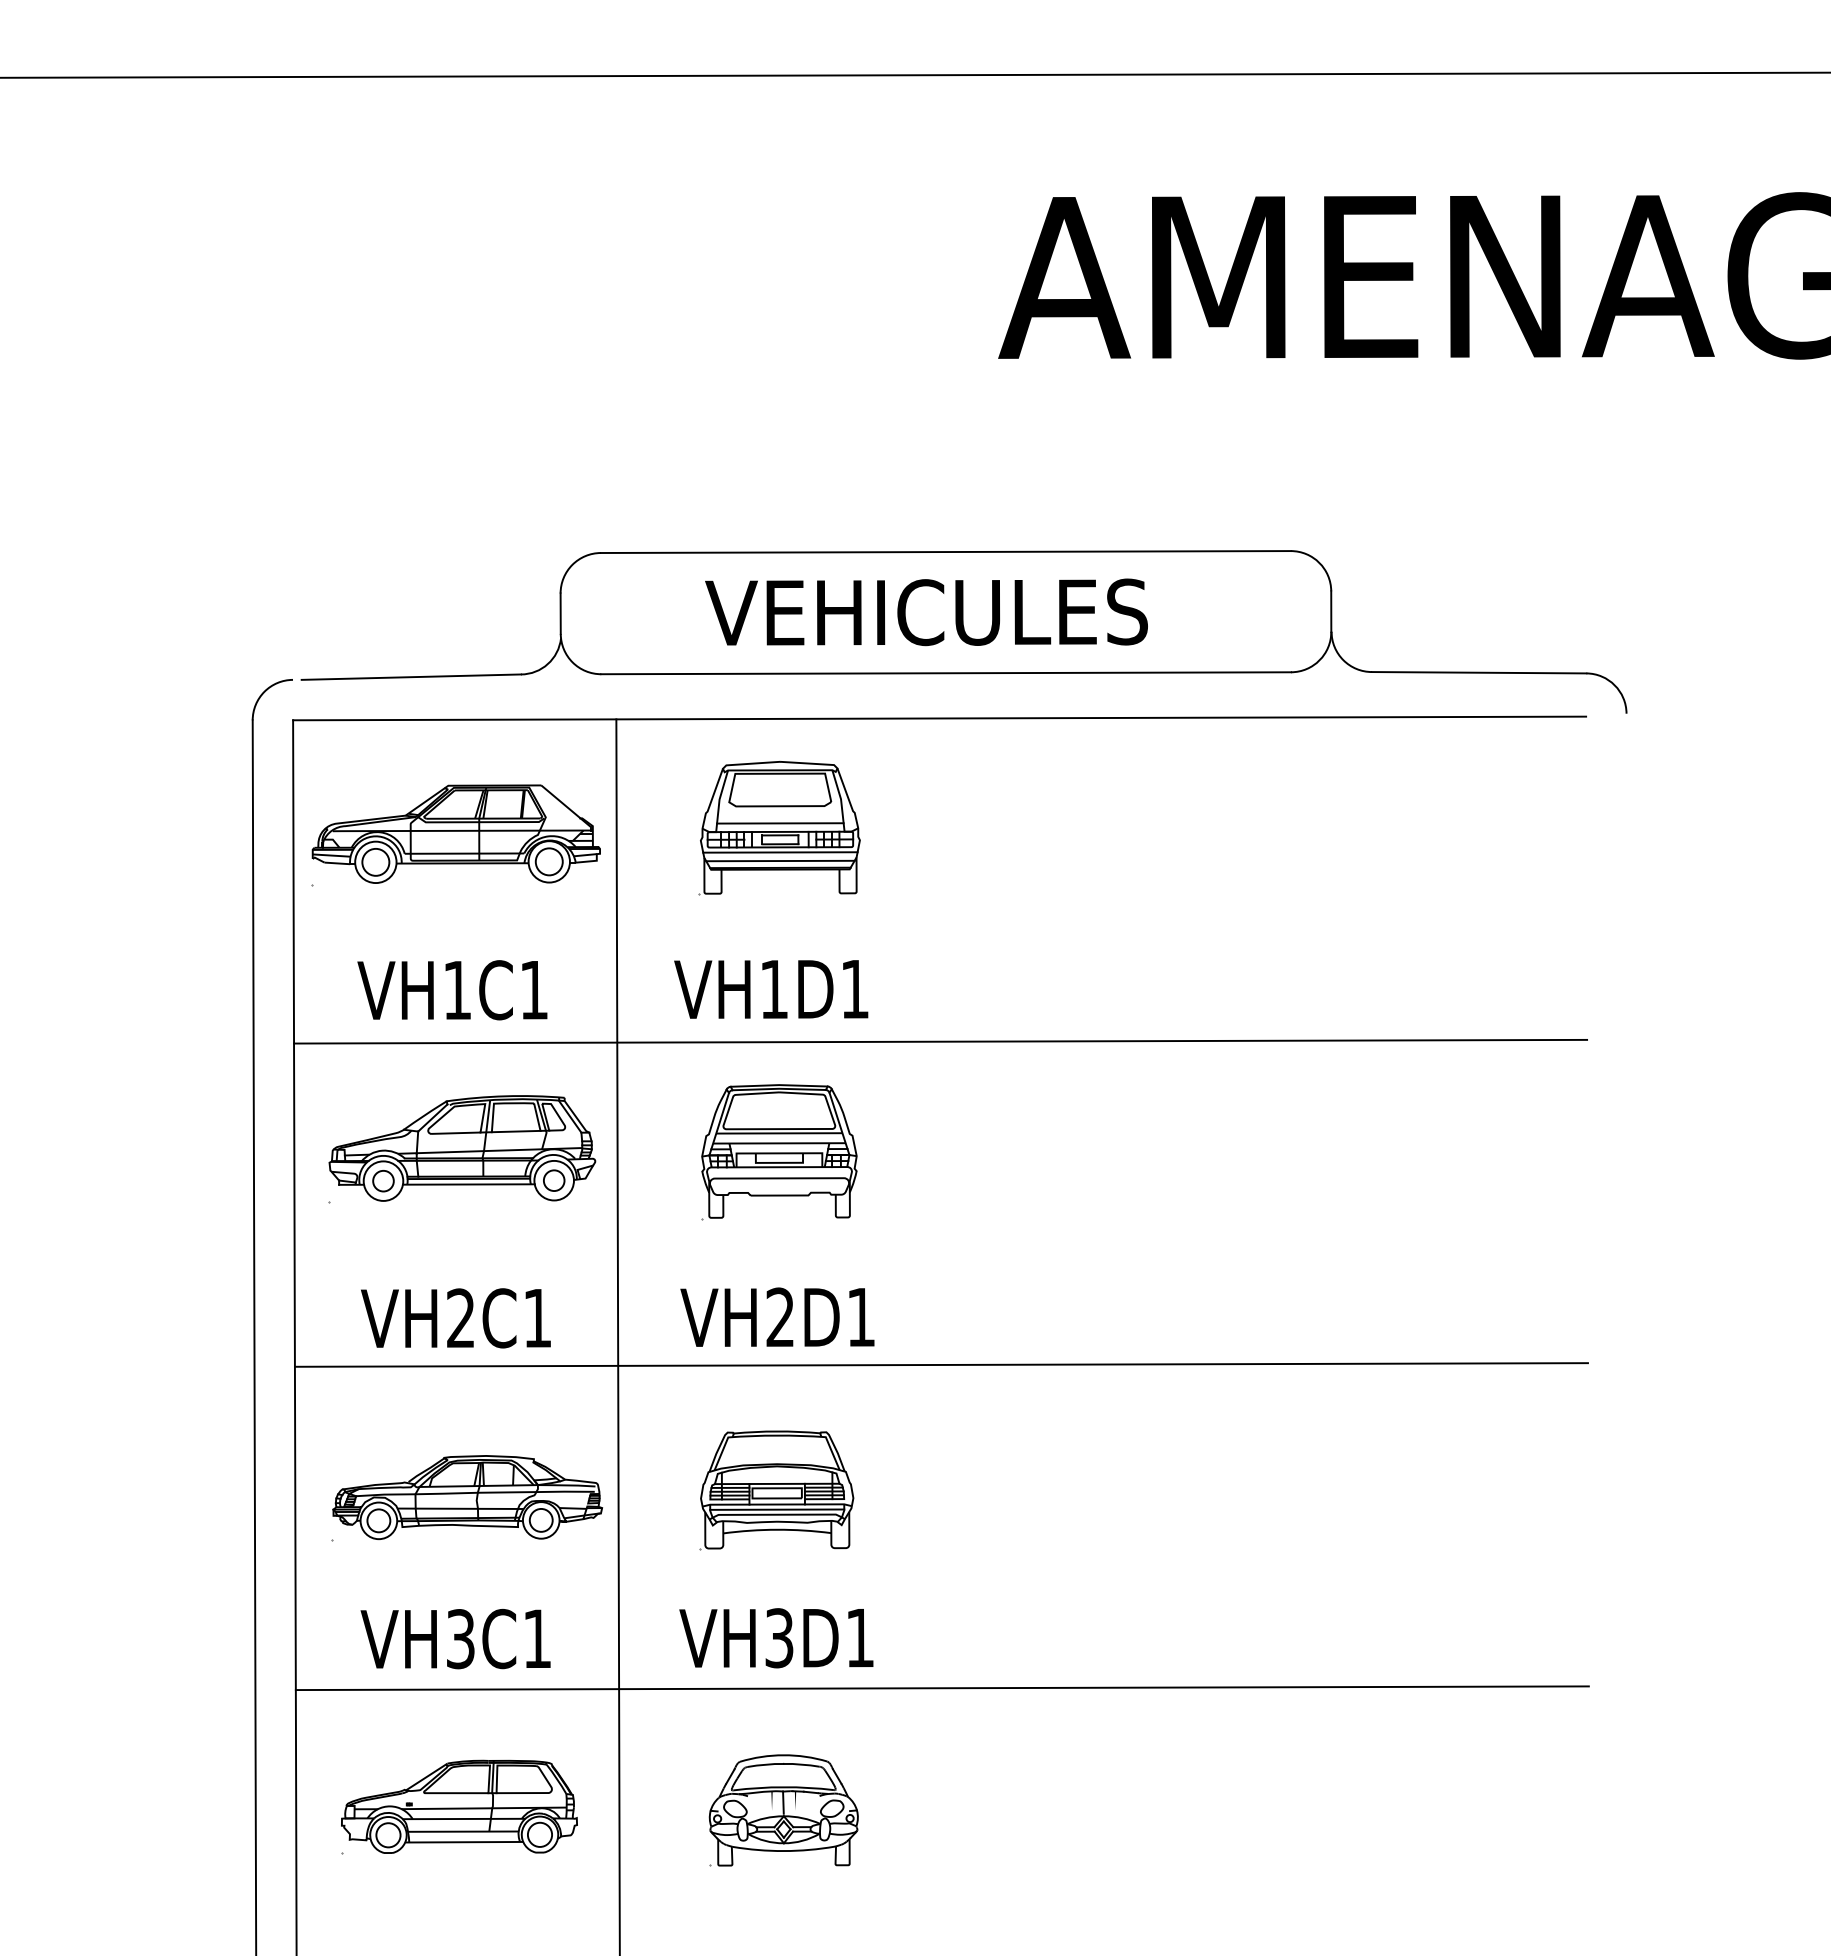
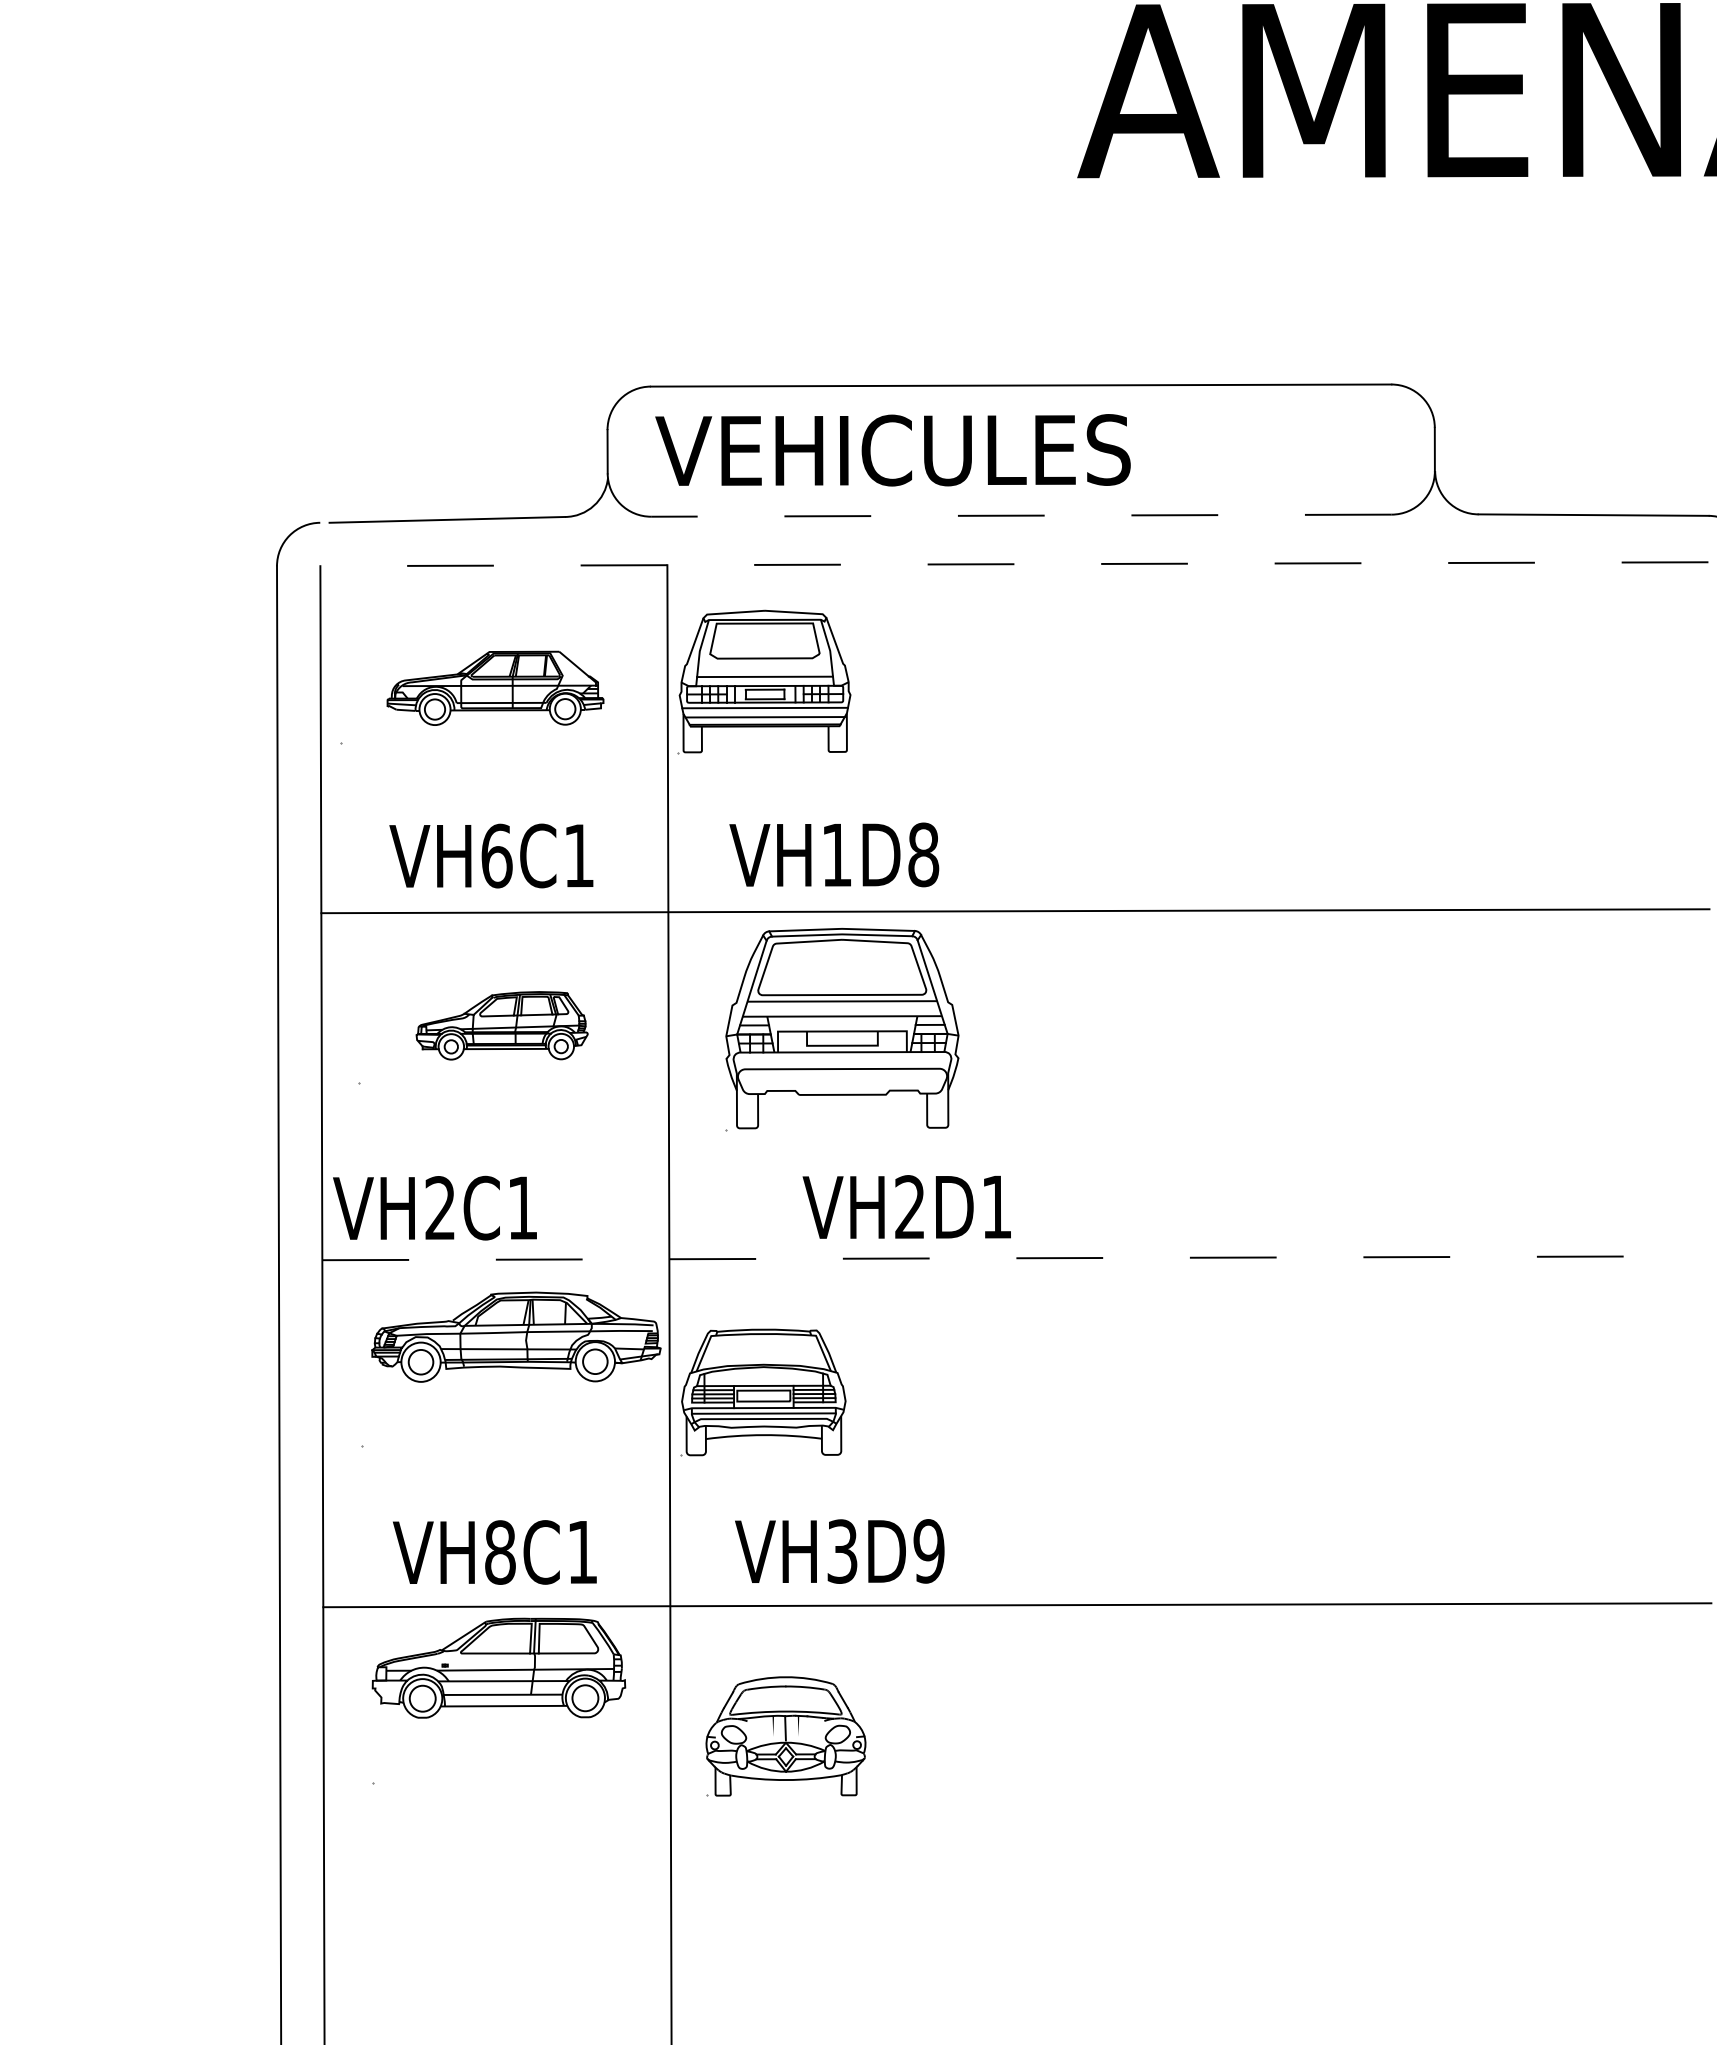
text: (926, 612) -> (892, 450), moved
line: (946, 673) -> (1021, 515), solid -> dashed
line: (939, 718) -> (1014, 564), solid -> dashed
part: (779, 828) -> (764, 682), moved
part: (455, 833) -> (494, 687), size x0.7
text: (854, 989) -> (923, 855), VH1D1 -> VH1D8
text: (457, 990) -> (496, 856), VH1C1 -> VH6C1
part: (462, 1148) -> (502, 1025), size x0.6
part: (779, 1152) -> (842, 1030), size x1.4
text: (777, 1316) -> (906, 1206), moved
text: (455, 1318) -> (434, 1208), moved
line: (941, 1364) -> (1016, 1257), solid -> dashed
part: (776, 1490) -> (763, 1392), moved
part: (467, 1497) -> (516, 1337), moved
text: (859, 1637) -> (928, 1550), VH3D1 -> VH3D9
text: (460, 1639) -> (500, 1552), VH3C1 -> VH8C1
part: (459, 1806) -> (498, 1667), moved
part: (783, 1810) -> (785, 1736), moved

